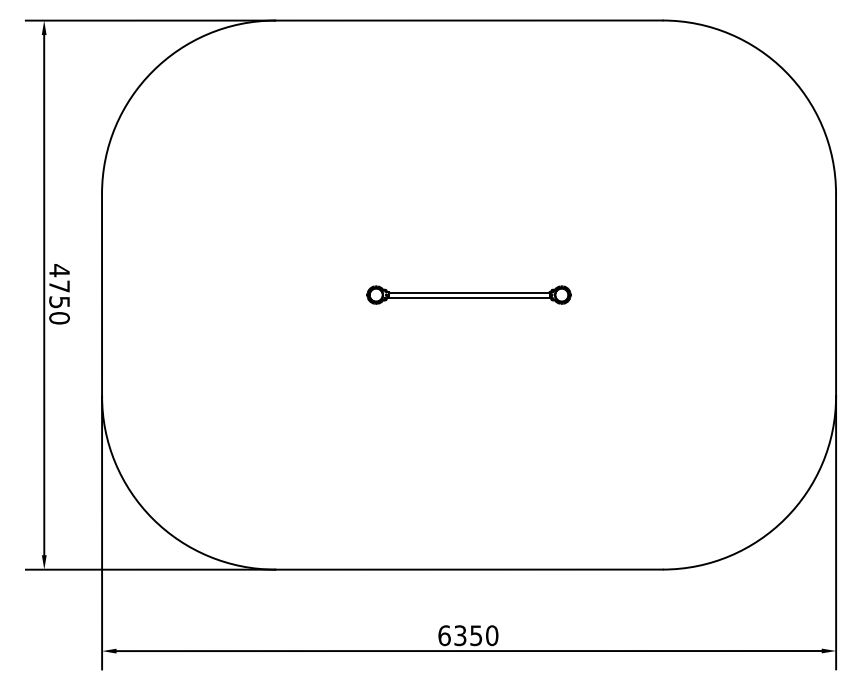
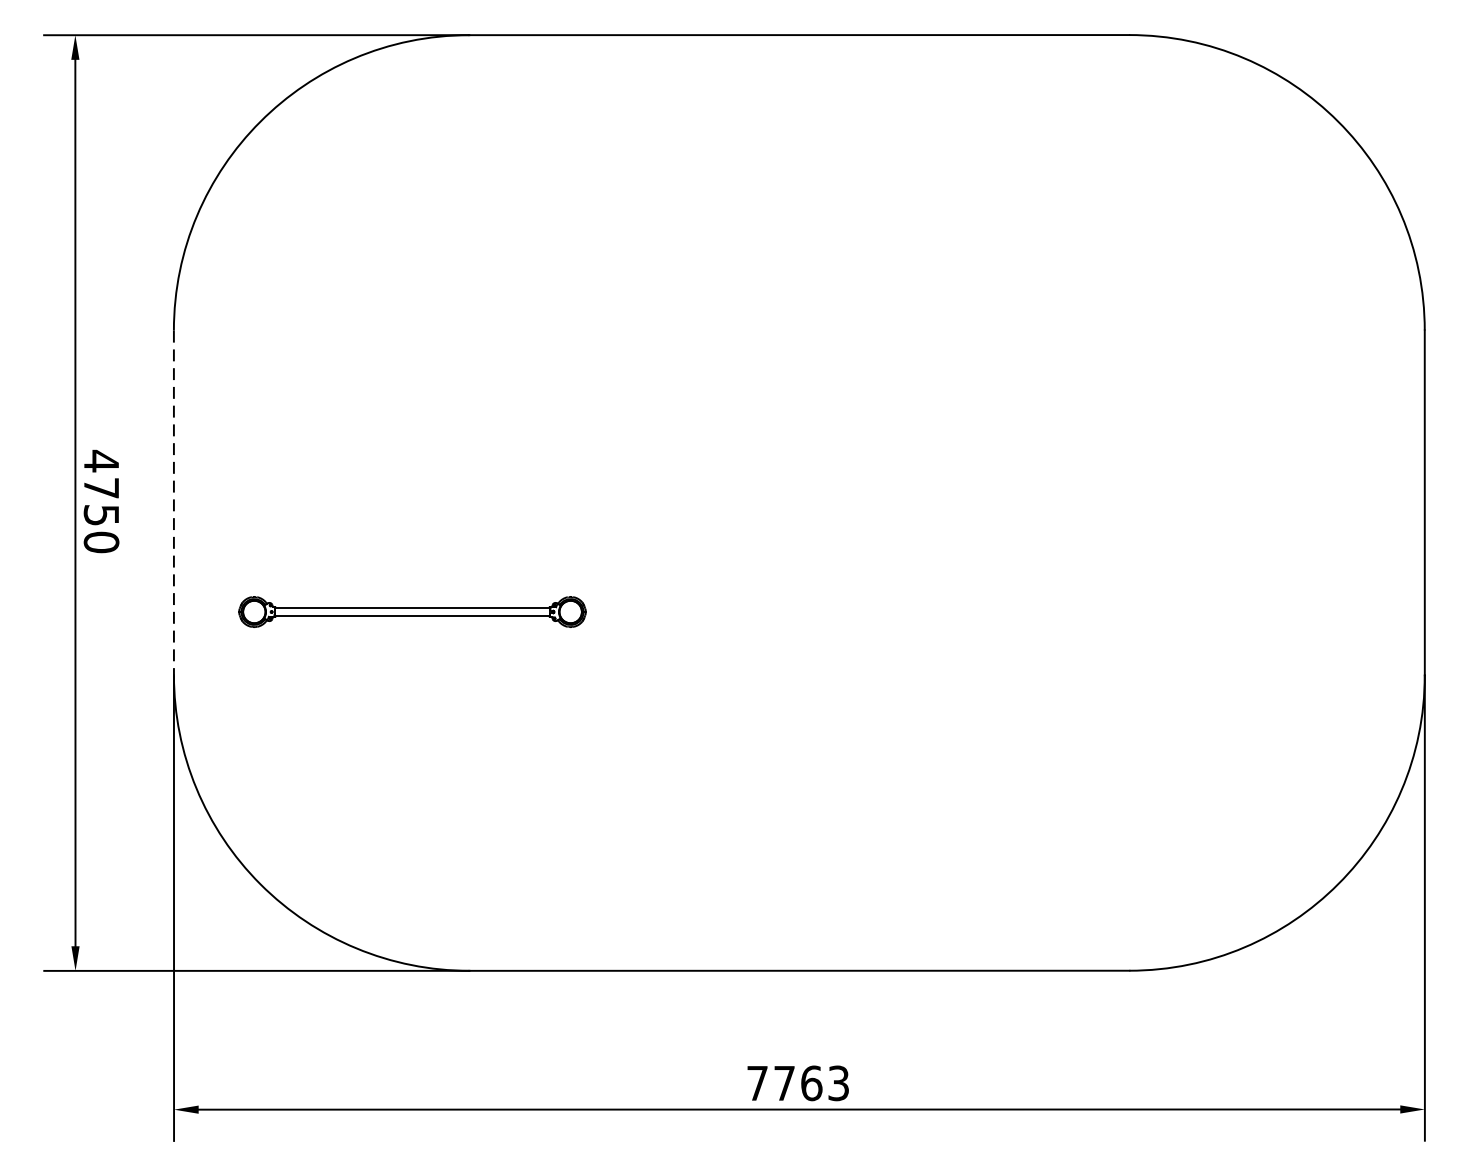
part: (468, 294) -> (411, 611), moved
line: (102, 295) -> (174, 503), solid -> dashed
text: (468, 635) -> (798, 1083), 6350 -> 7763

